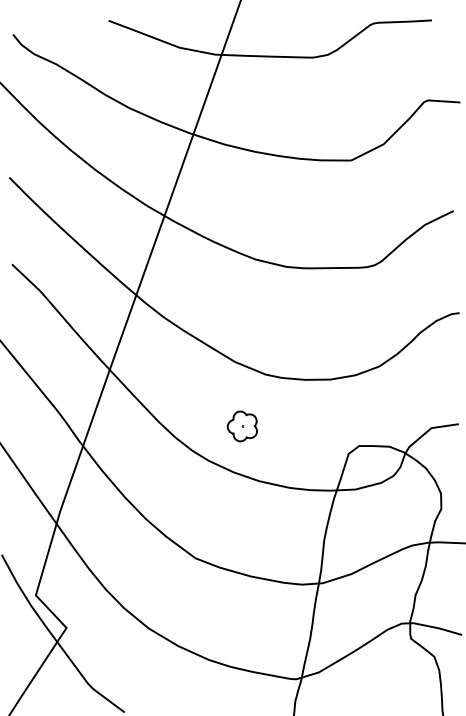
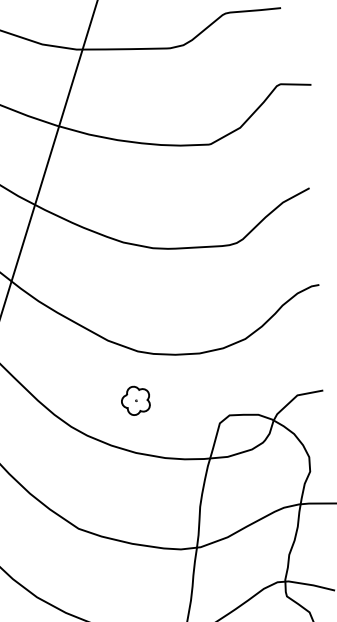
part: (241, 426) -> (134, 400), moved

